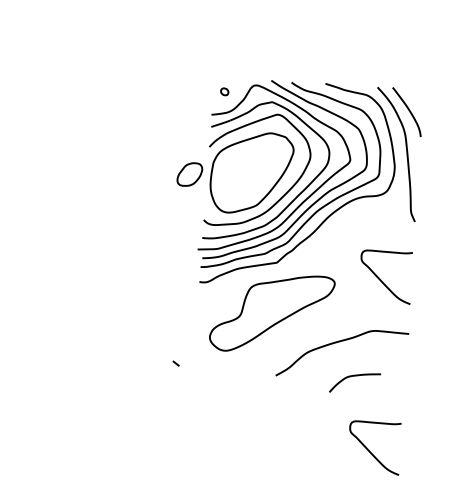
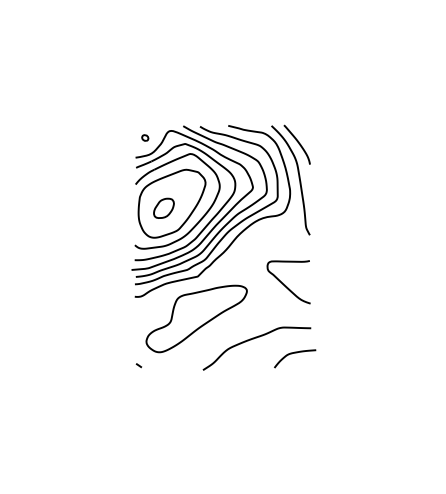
part: (189, 173) -> (163, 207), moved
curve: (175, 363) -> (138, 365), moved
curve: (355, 376) -> (295, 353), moved
curve: (371, 451) -> (286, 427), removed

